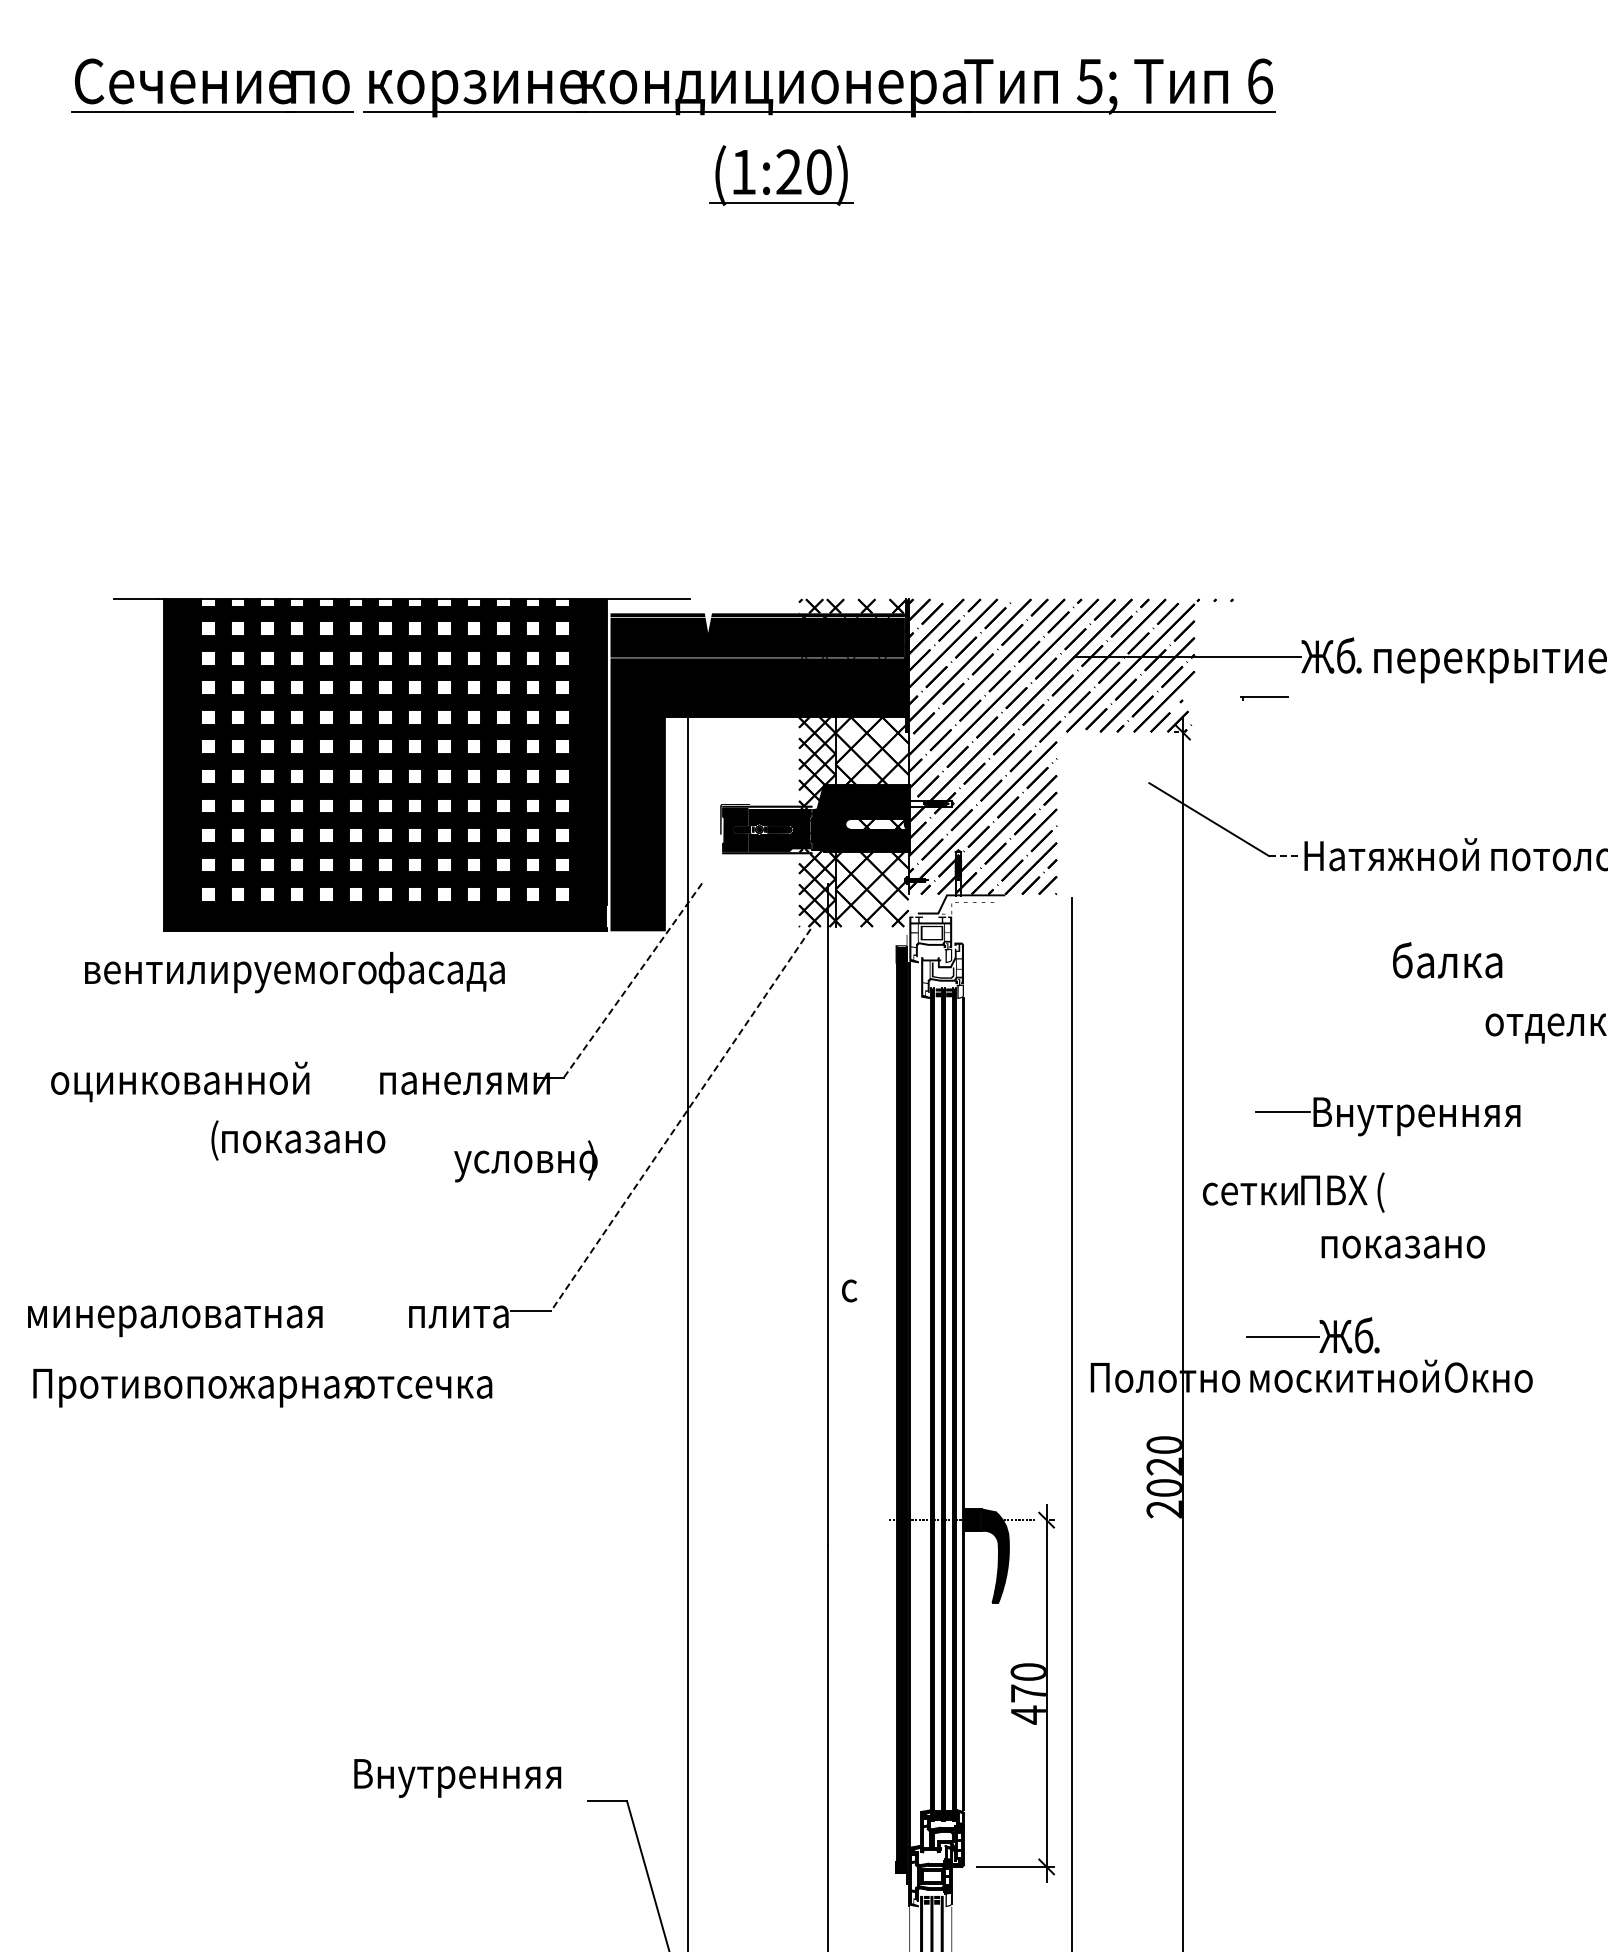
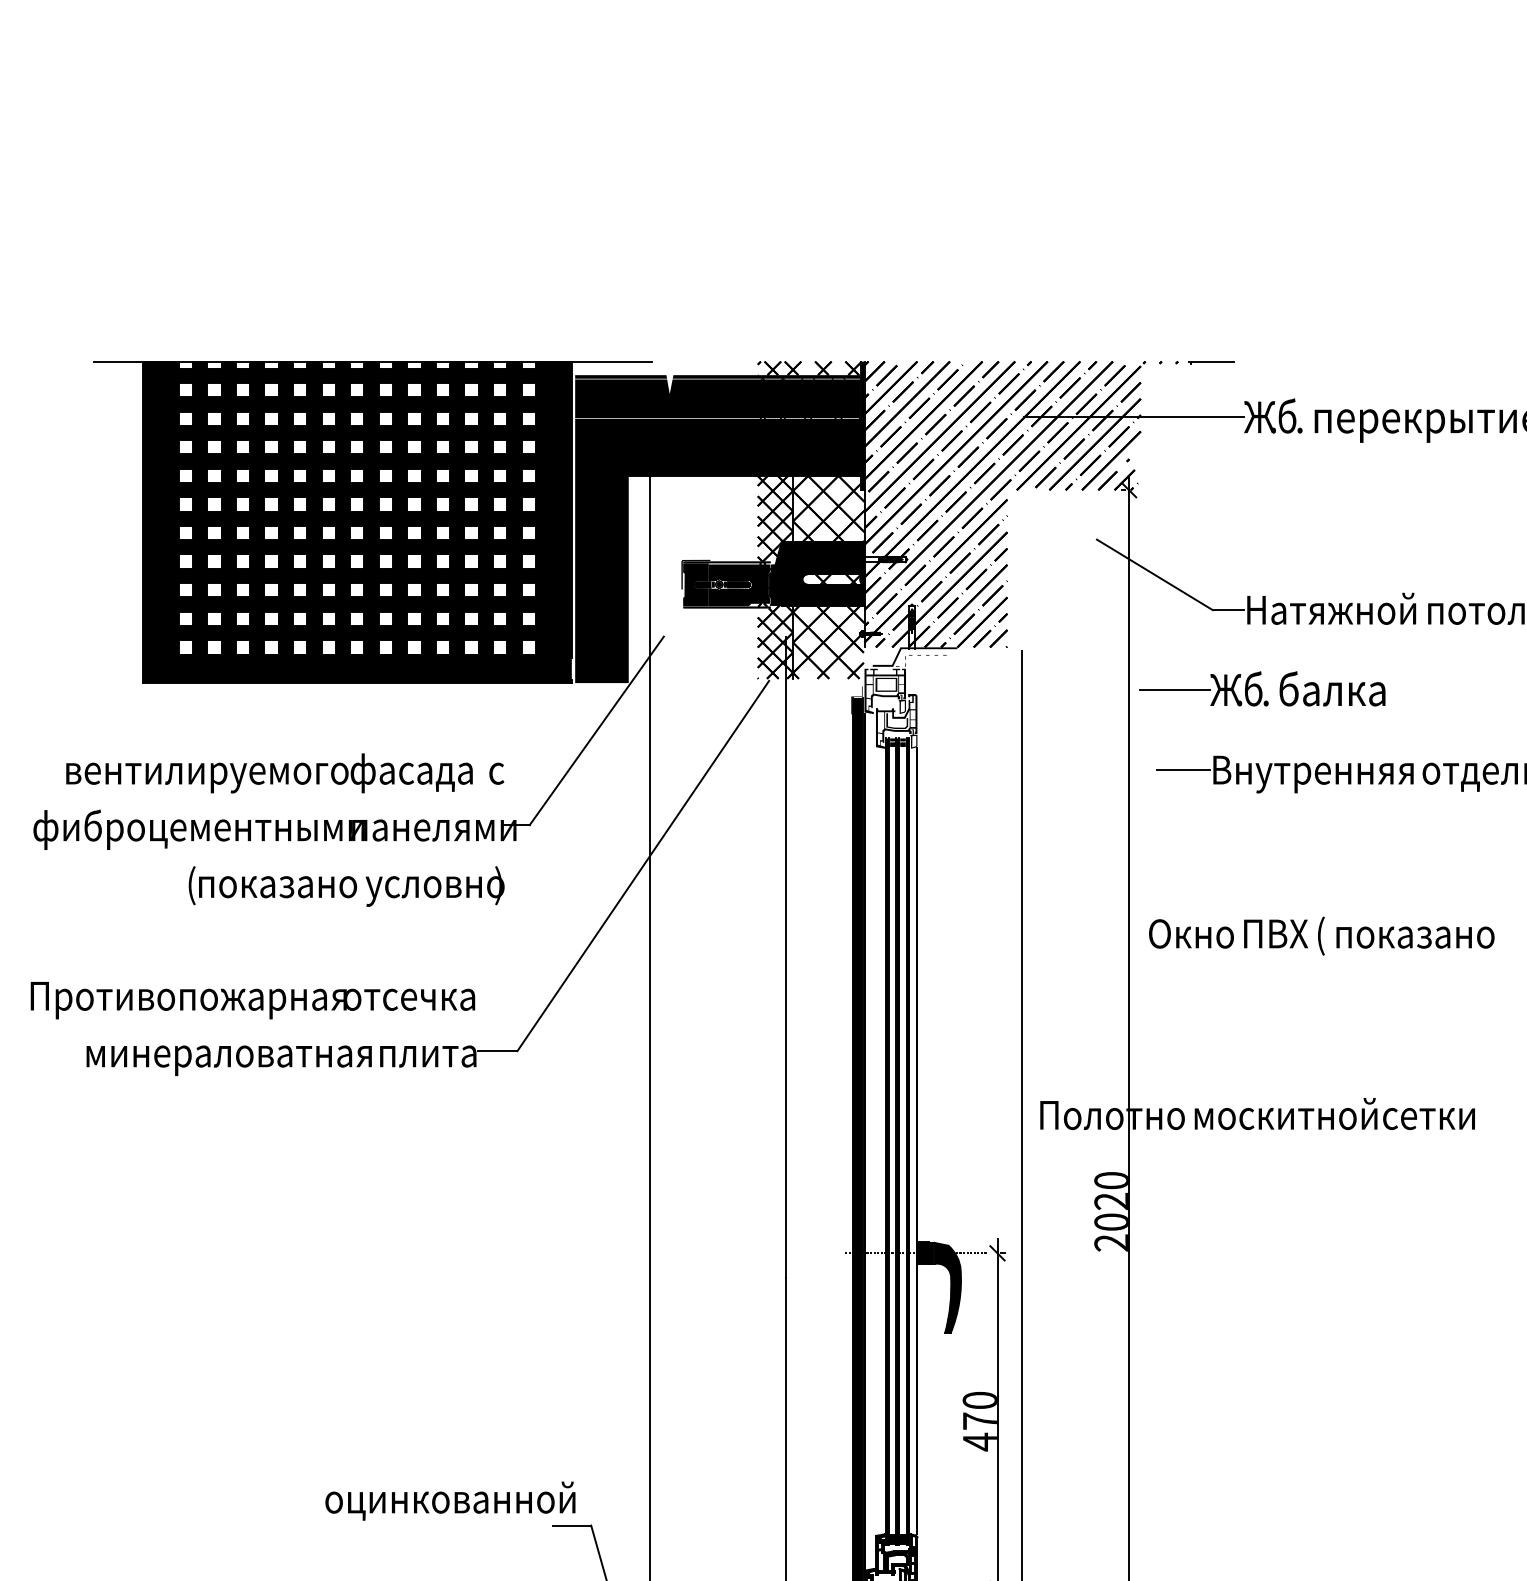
part: (1264, 698) -> (1211, 362), moved
line: (1284, 856) -> (1227, 610), dashed -> solid
text: (1447, 960) -> (1332, 689), moved
text: (294, 972) -> (269, 773), moved
line: (632, 981) -> (596, 731), dashed -> solid
text: (221, 1082) -> (198, 829), оцинкованной -> фиброцементными
part: (1387, 1116) -> (1284, 774), moved
line: (680, 1120) -> (642, 866), dashed -> solid
text: (525, 1161) -> (434, 886), moved
text: (1249, 1190) -> (1193, 934), сетки -> Окно
text: (1402, 1246) -> (1414, 936), moved
text: (849, 1290) -> (496, 773), moved
text: (175, 1321) -> (229, 1060), moved
part: (1312, 1335) -> (1203, 689), moved
text: (1491, 1377) -> (1428, 1115), Окно -> сетки
text: (262, 1387) -> (252, 999), moved
text: (481, 1776) -> (450, 1501), Внутренняя -> оцинкованной

